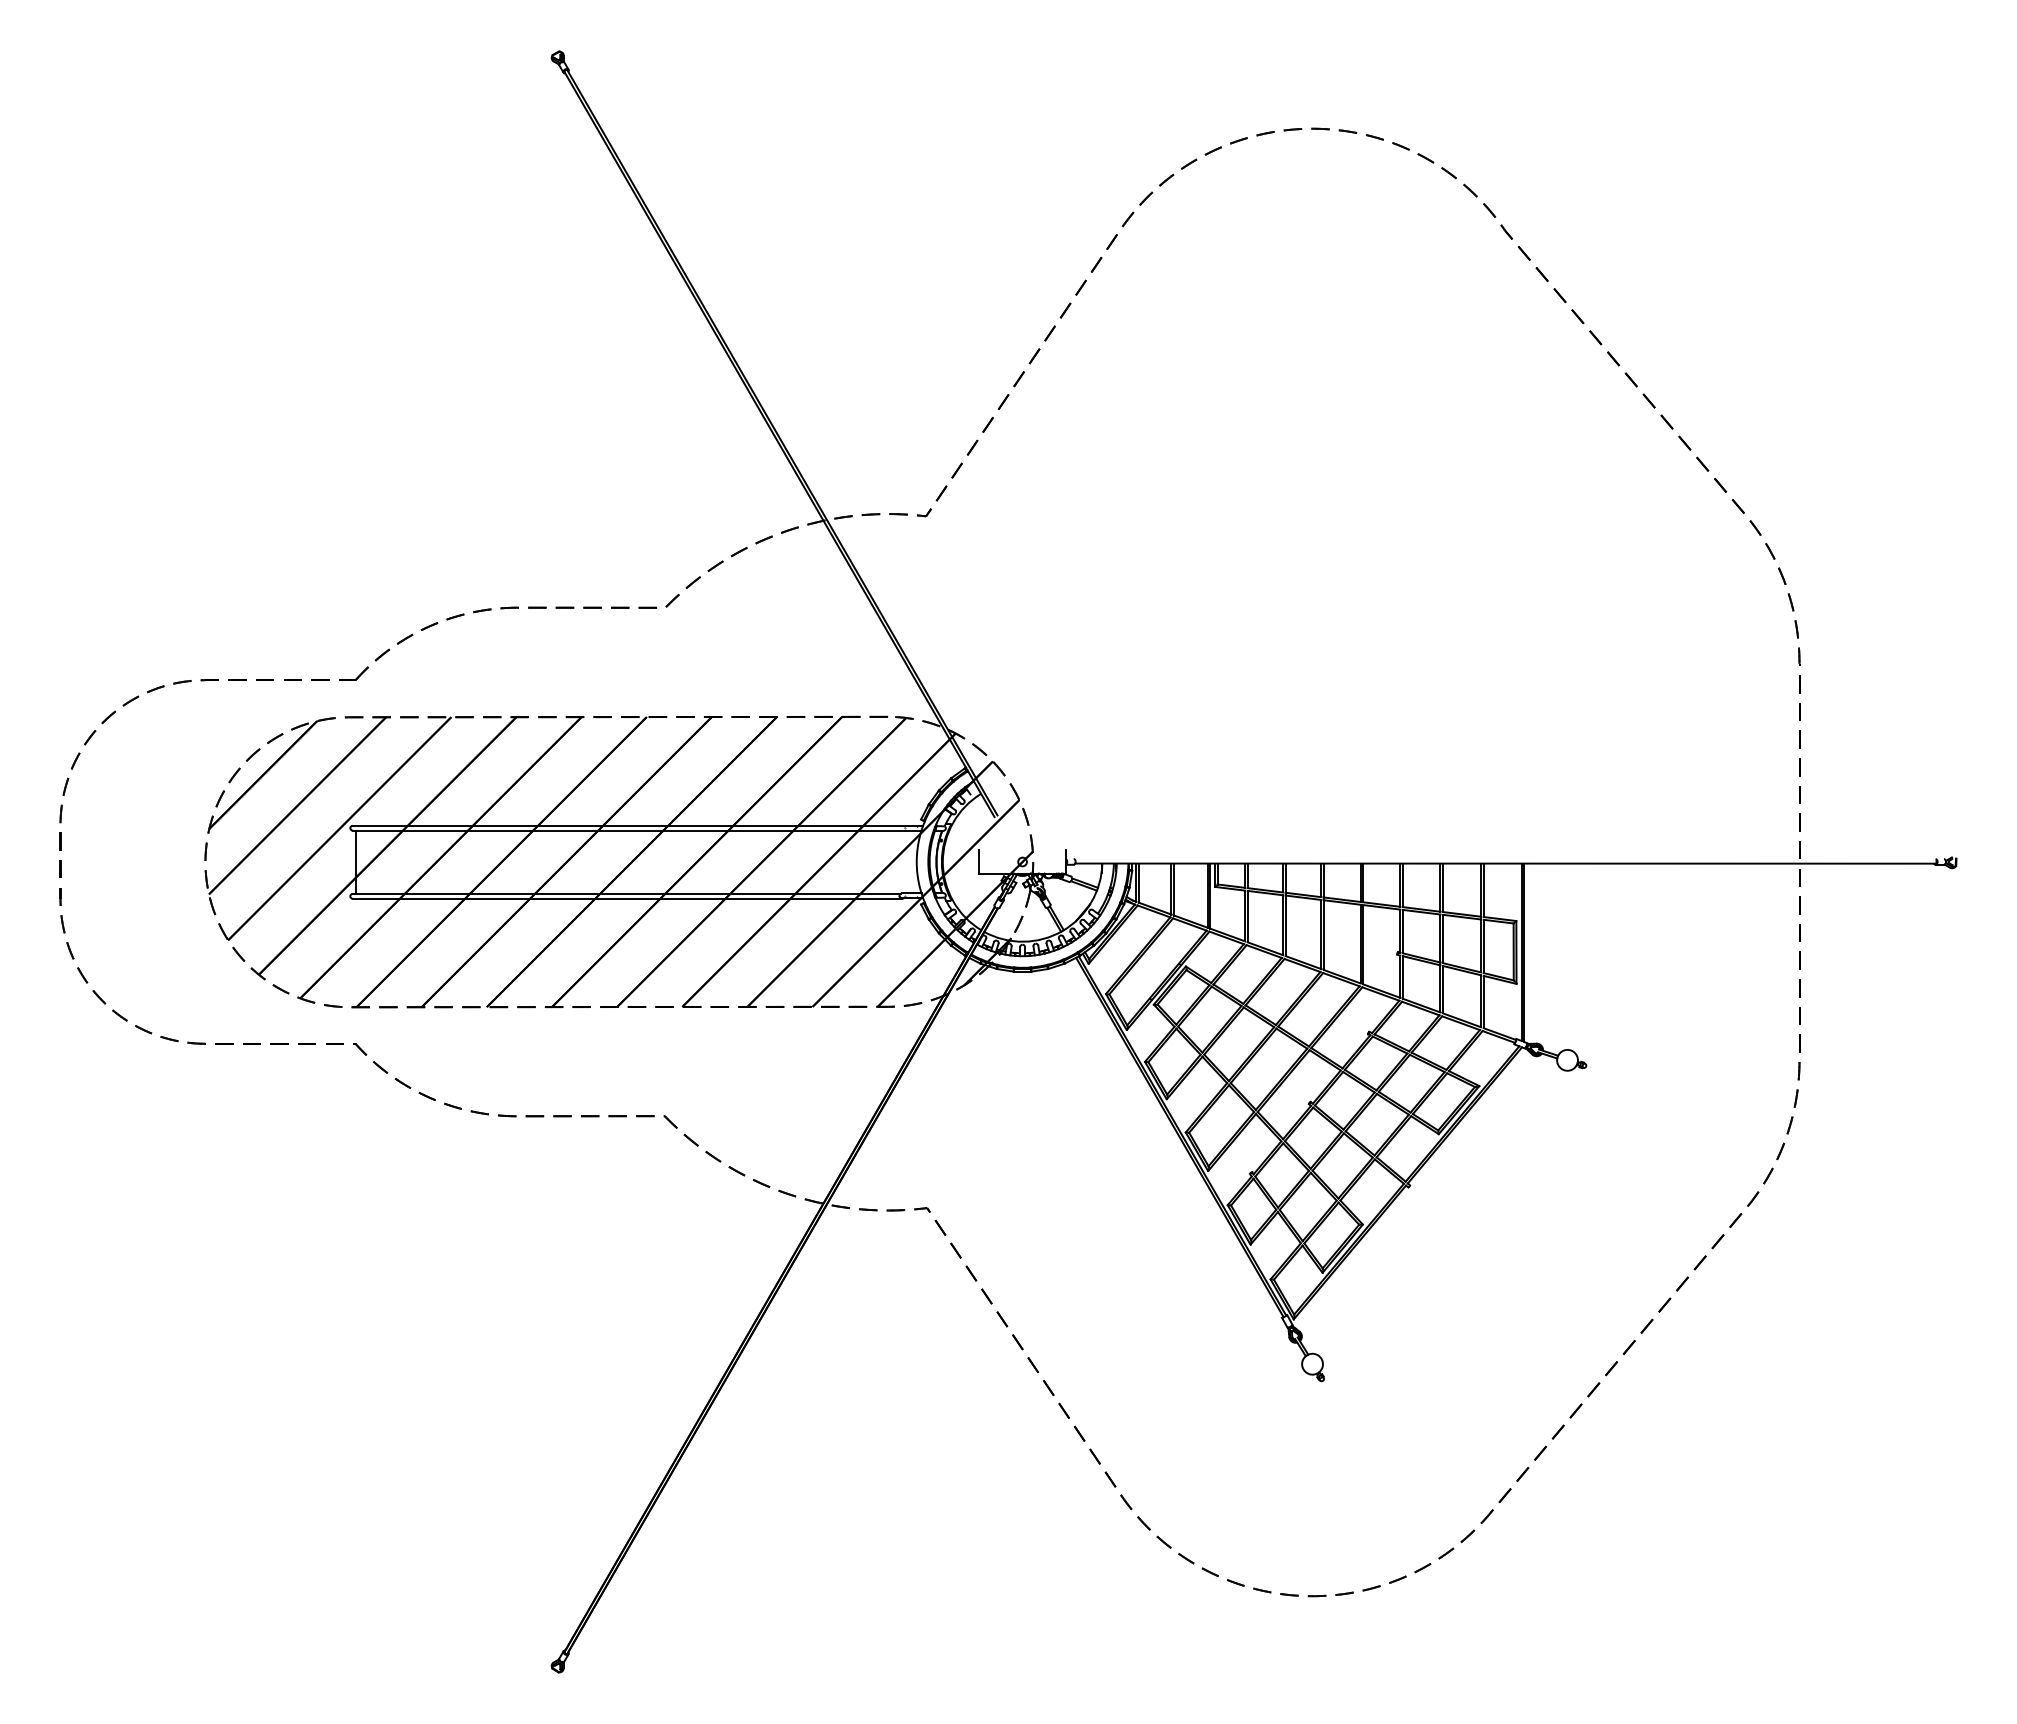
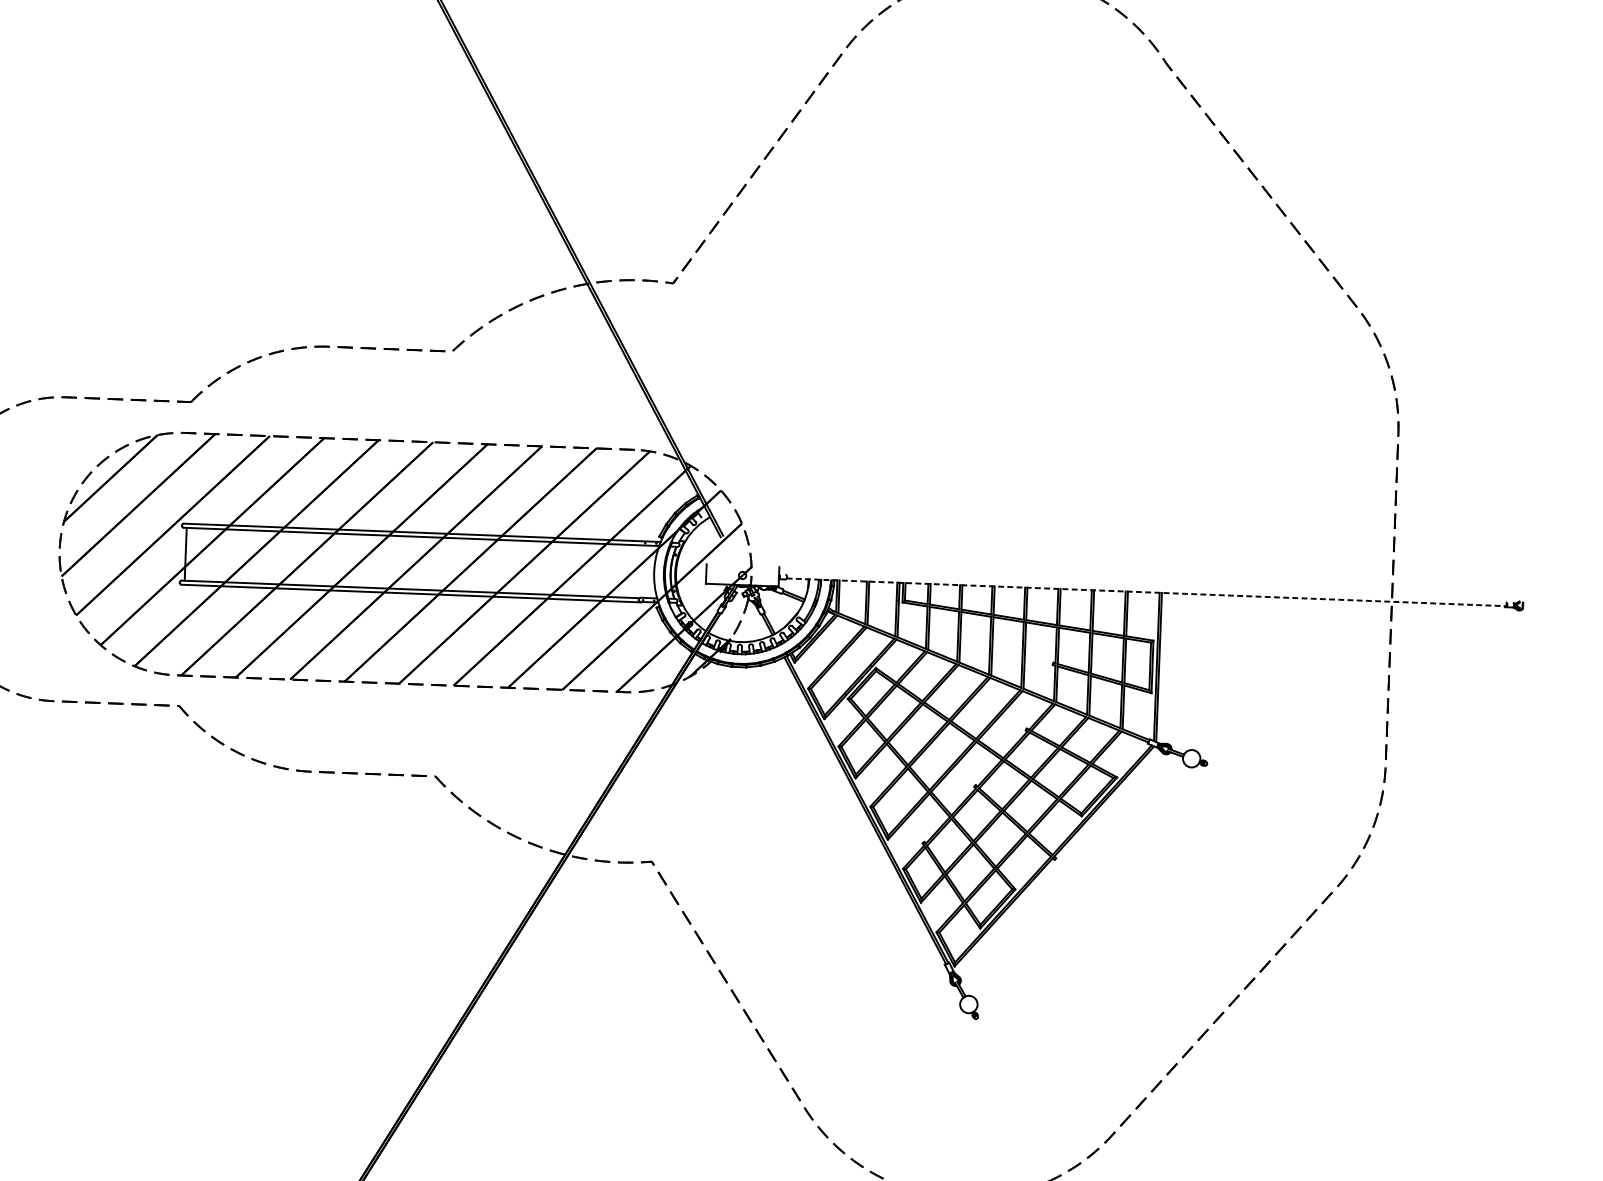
line: (1505, 863) -> (1146, 592), solid -> dashed

